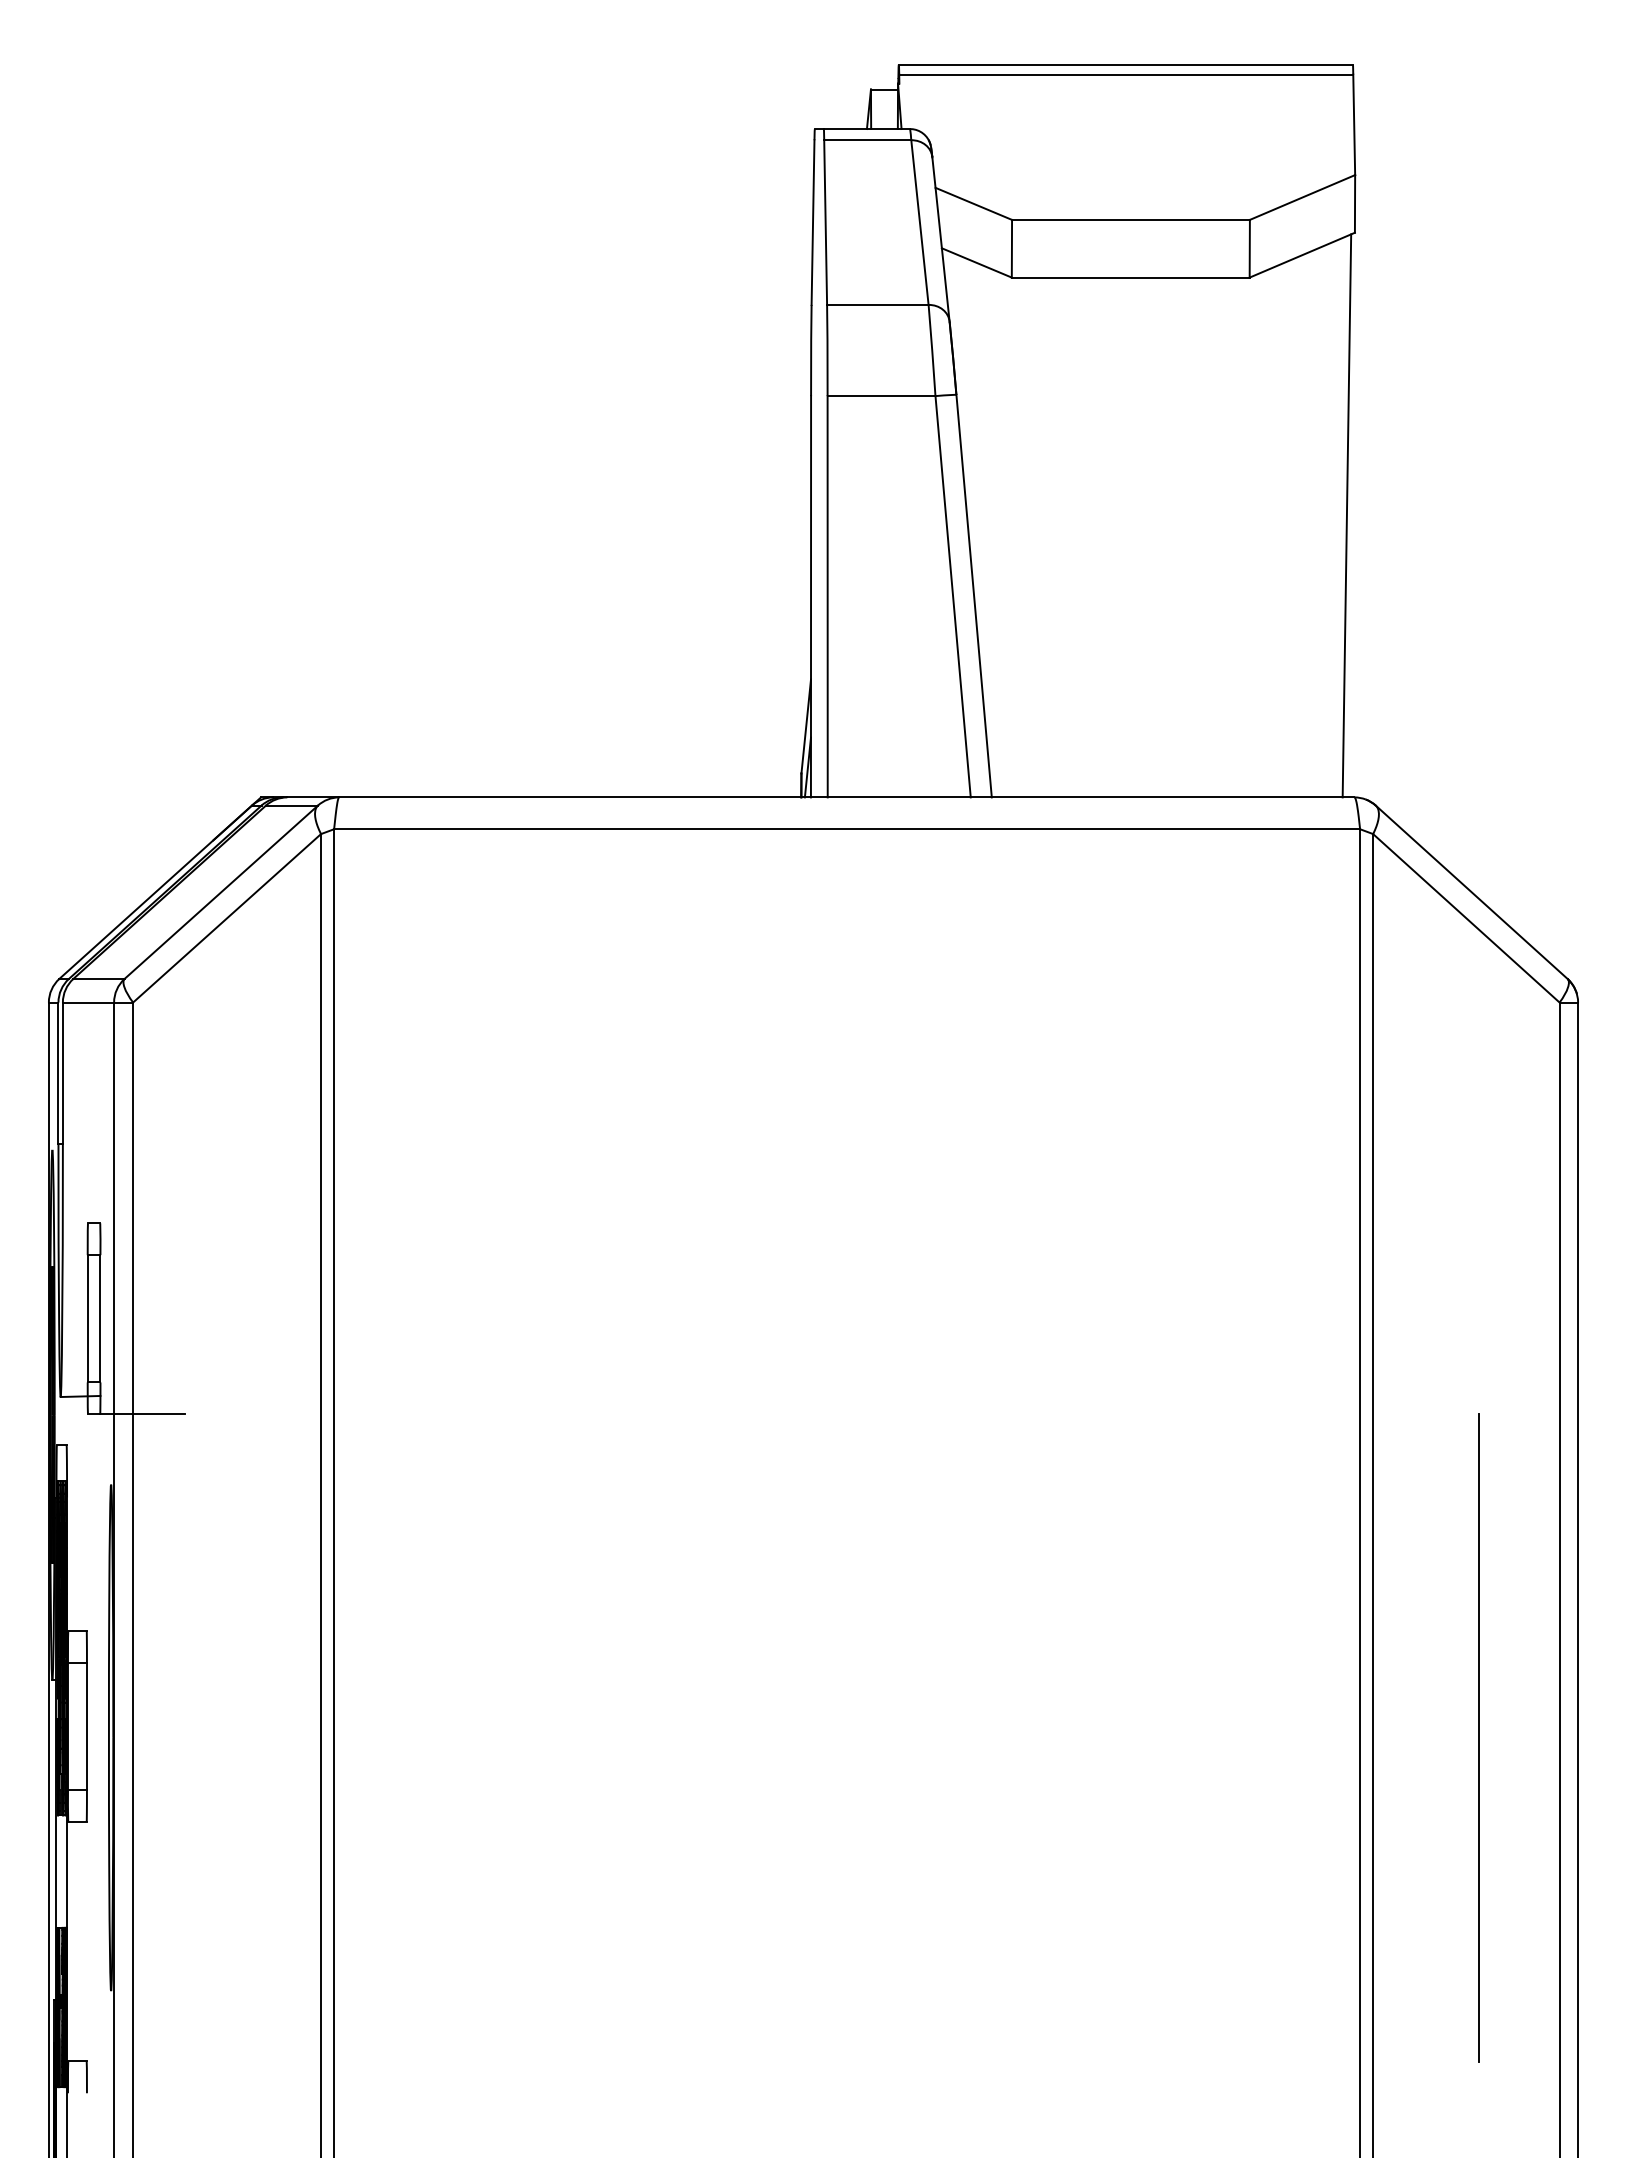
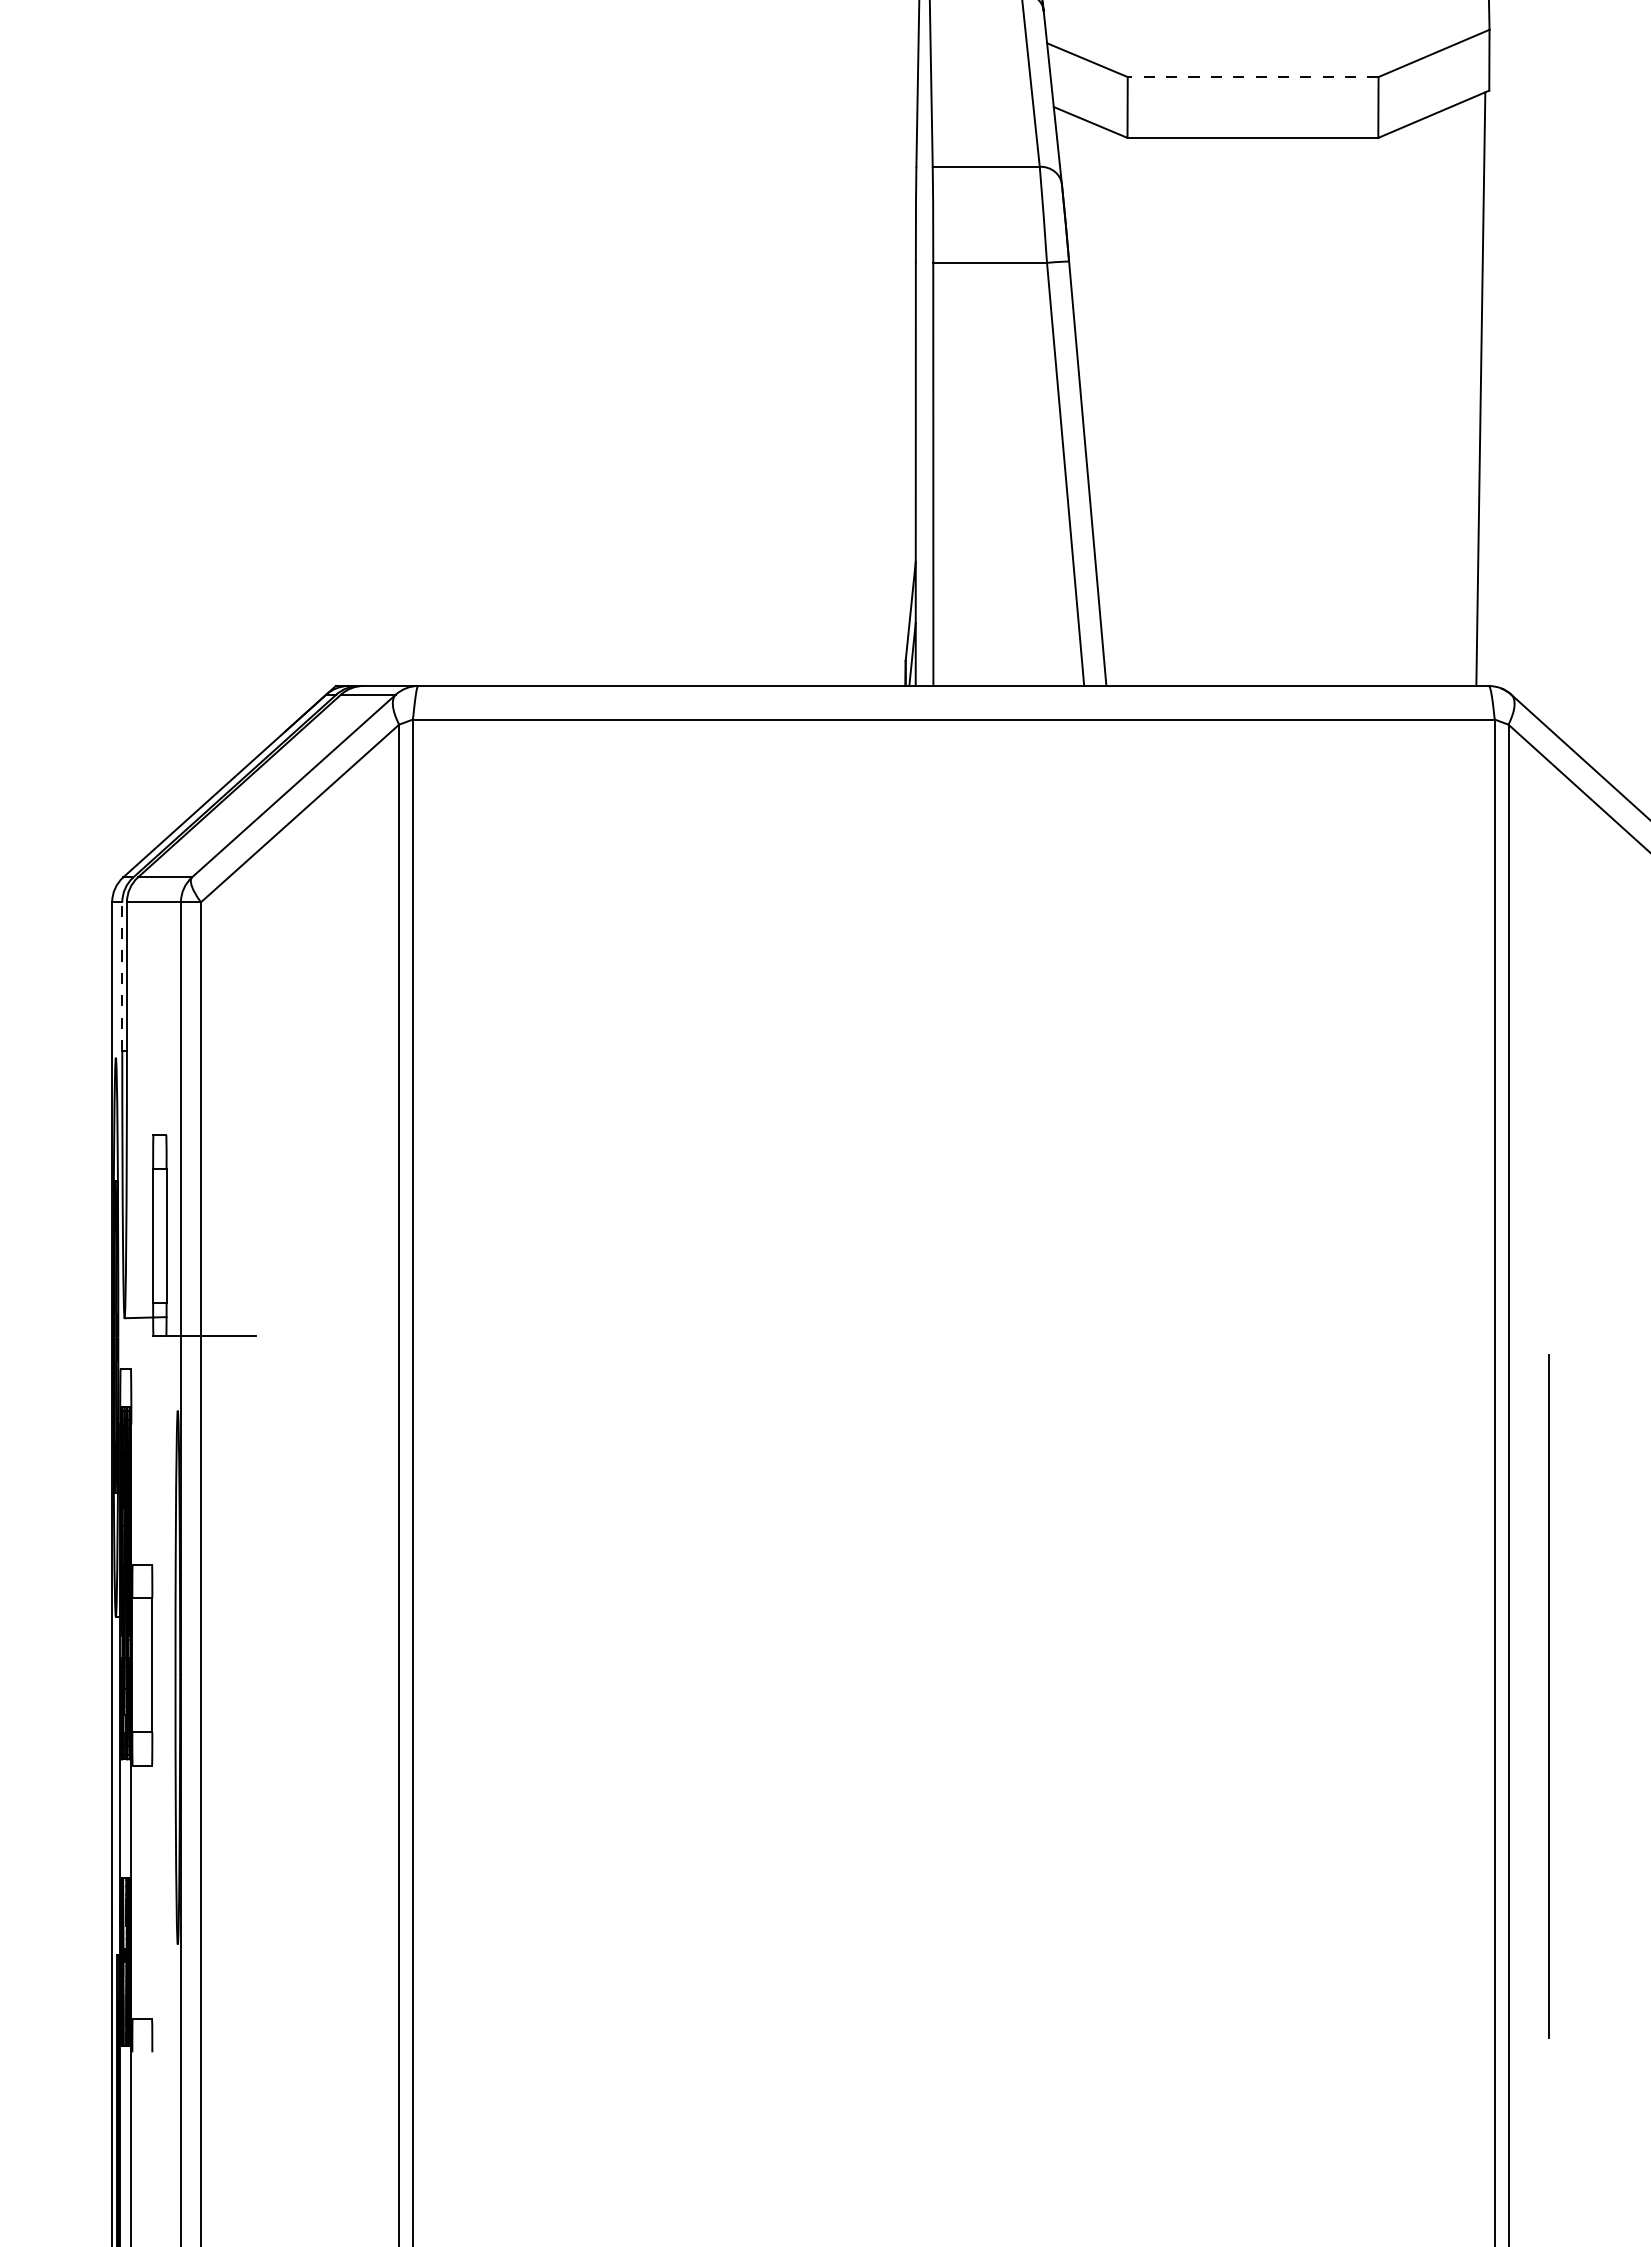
line: (1130, 219) -> (1252, 76), solid -> dashed
line: (58, 1073) -> (122, 977), solid -> dashed
line: (1478, 1737) -> (1547, 1696), moved

